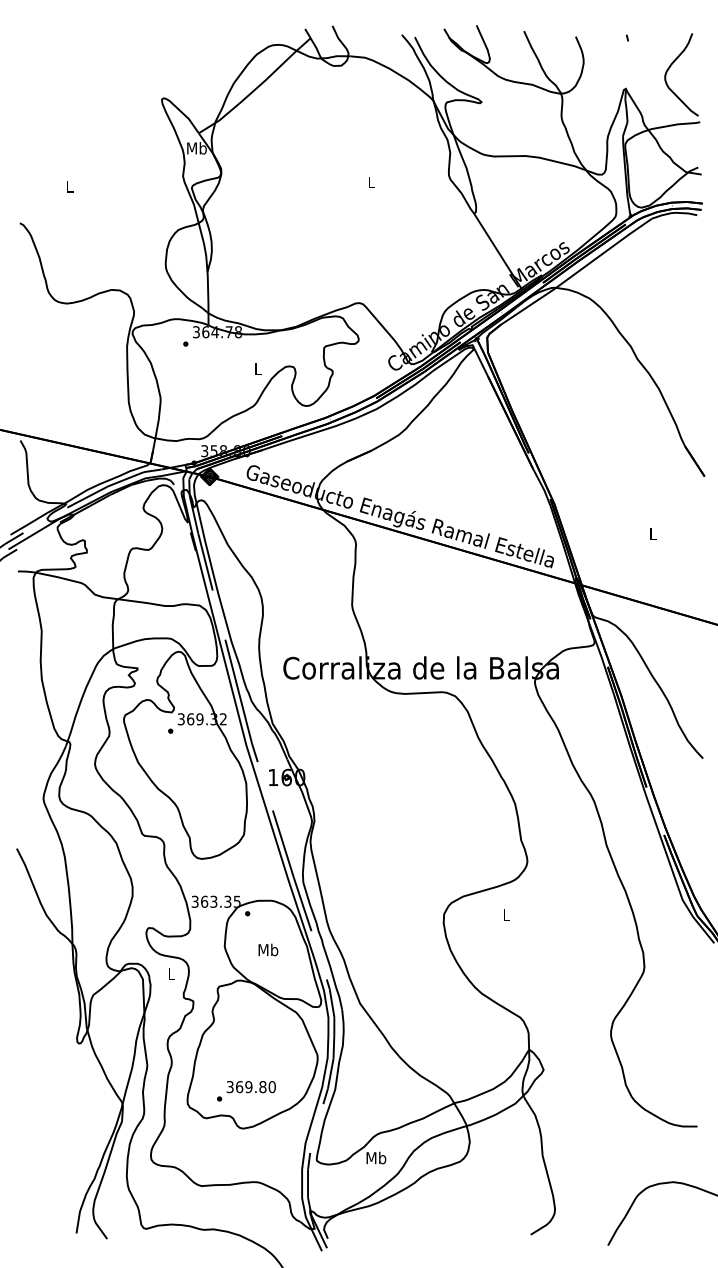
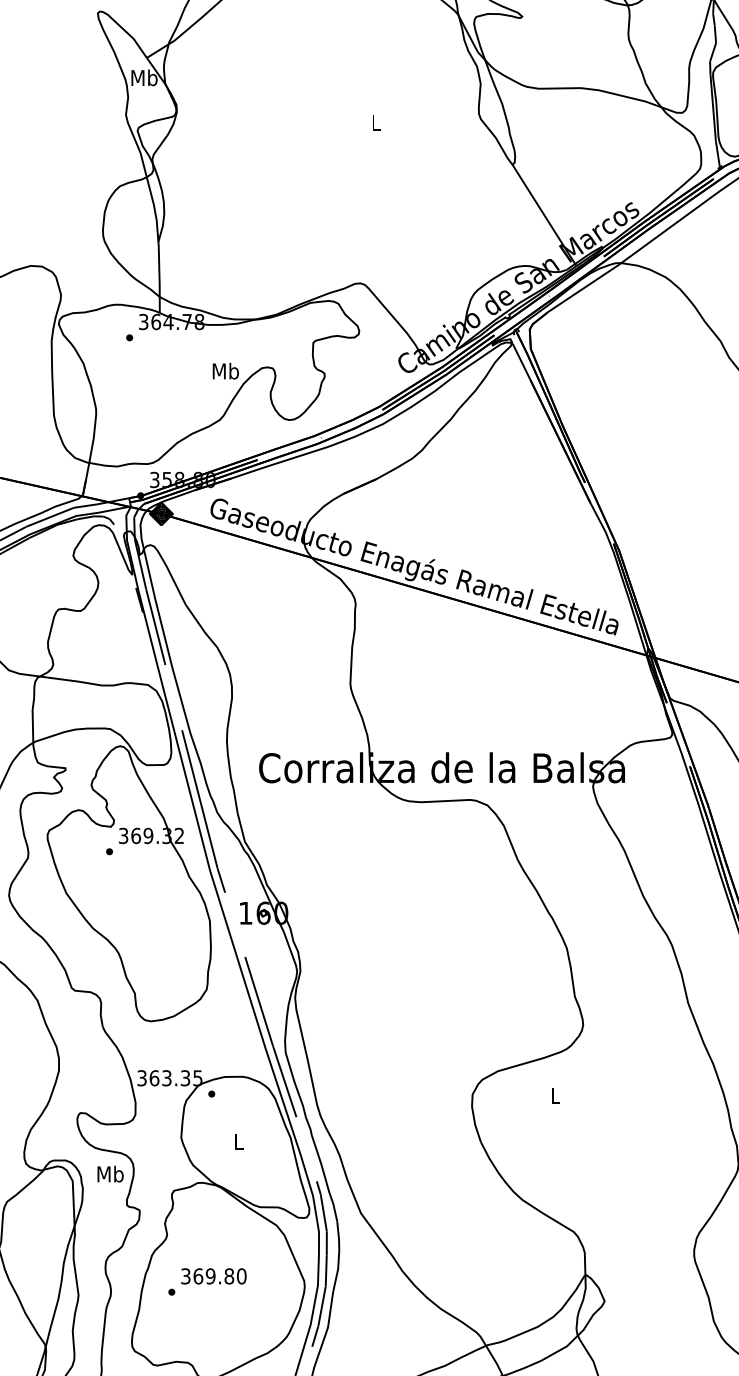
text: (258, 369) -> (226, 371), L -> Mb
text: (268, 949) -> (239, 1141), Mb -> L
text: (171, 973) -> (110, 1173), L -> Mb
text: (246, 1091) -> (207, 1282), moved

